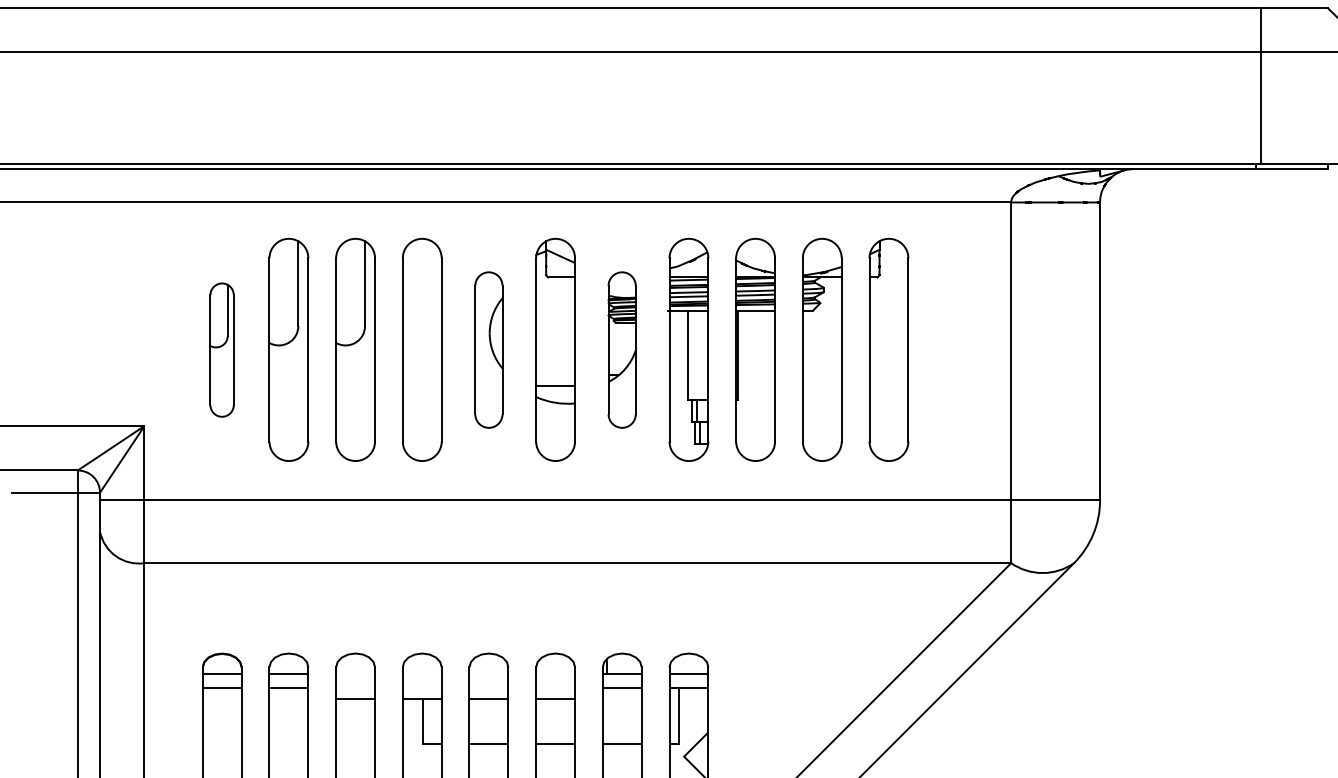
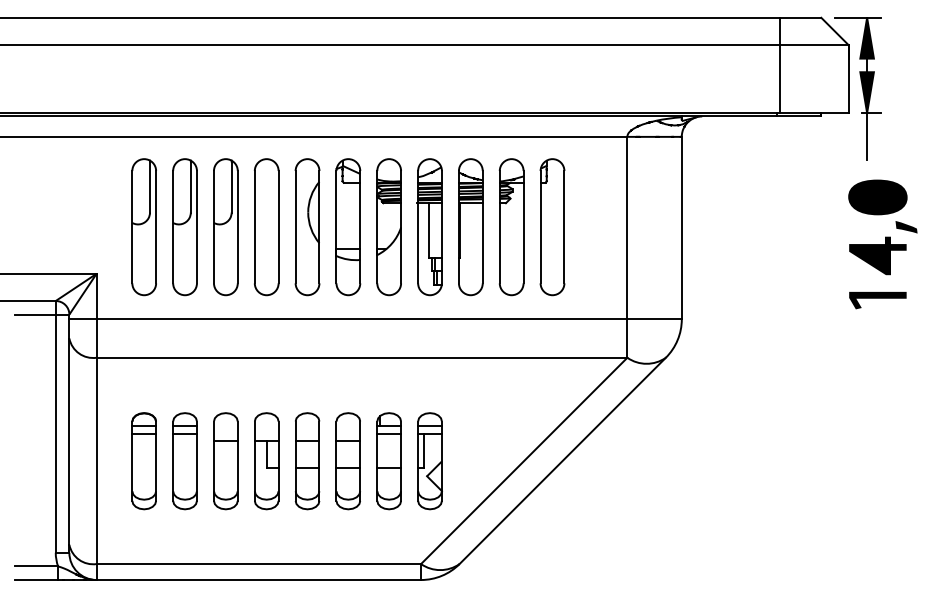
part: (221, 350) -> (143, 227), size x1.67
part: (488, 350) -> (307, 227), size x1.43
part: (621, 350) -> (388, 227), size x1.43

